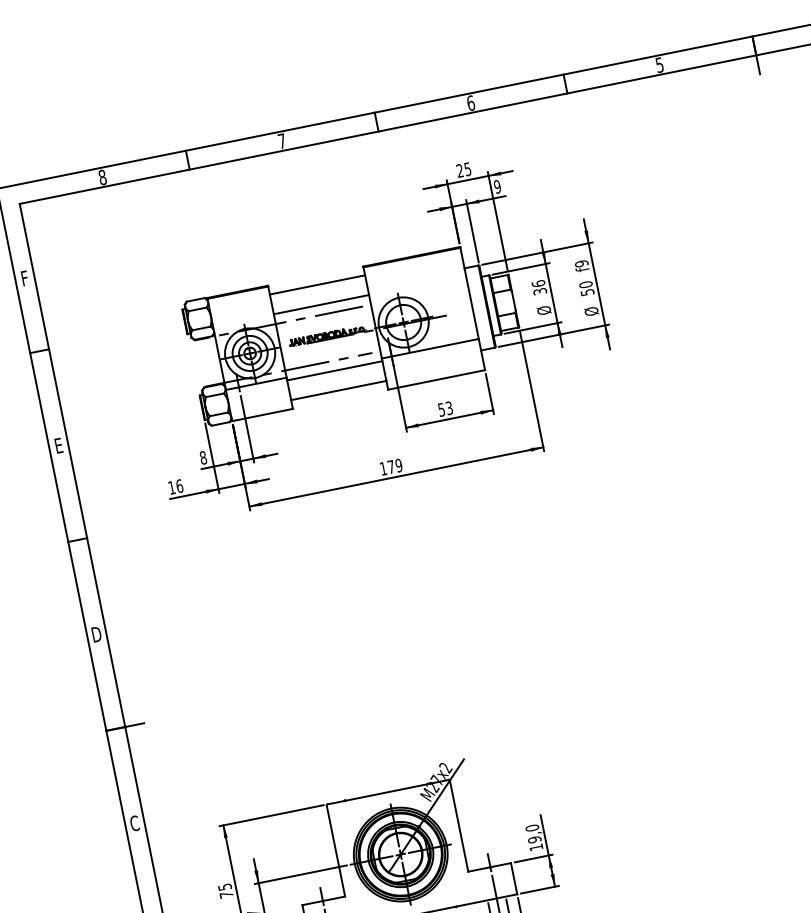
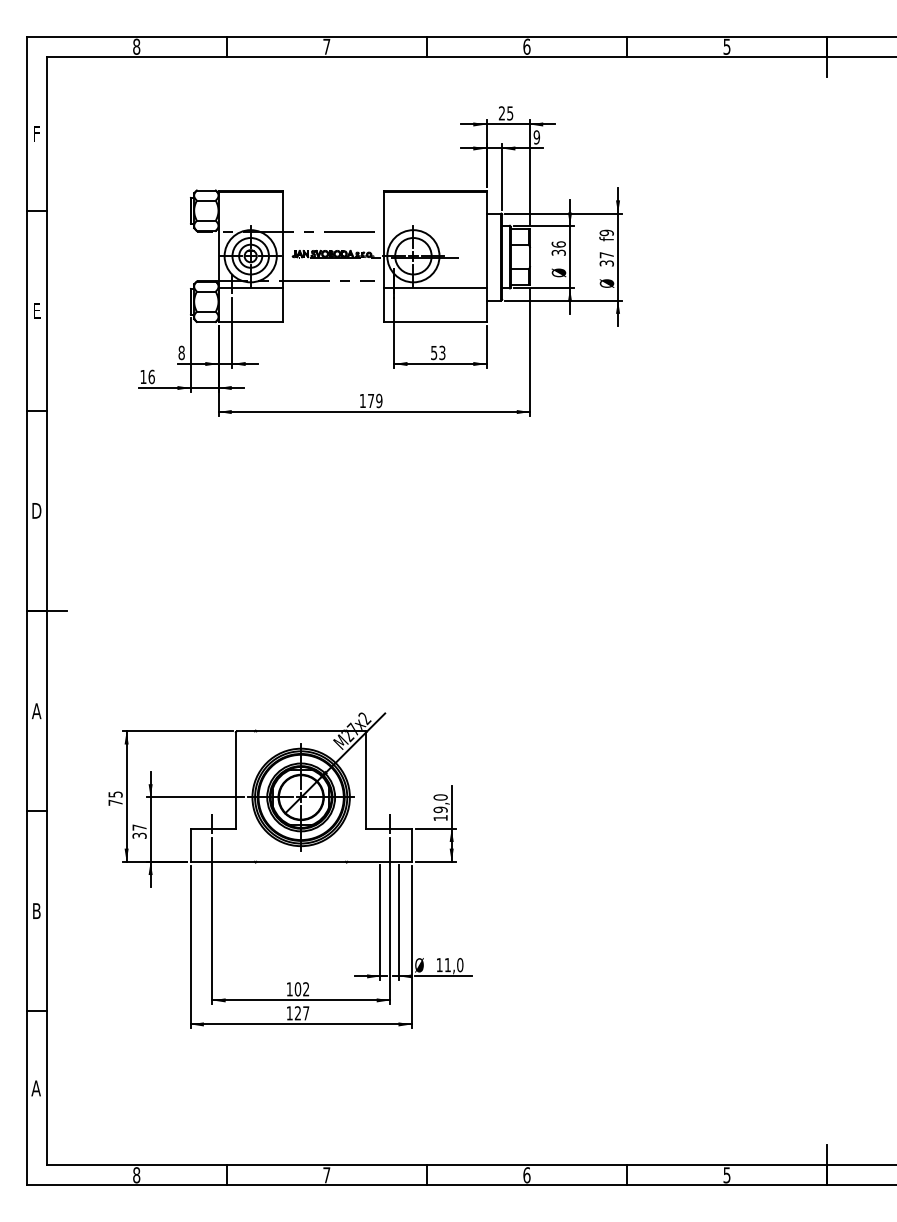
line: (316, 285) -> (332, 200), removed
text: (586, 288) -> (606, 259), 50 -> 37
line: (320, 305) -> (332, 221), removed
line: (334, 371) -> (332, 291), removed
line: (338, 390) -> (332, 312), removed
text: (134, 823) -> (36, 711), C -> A

